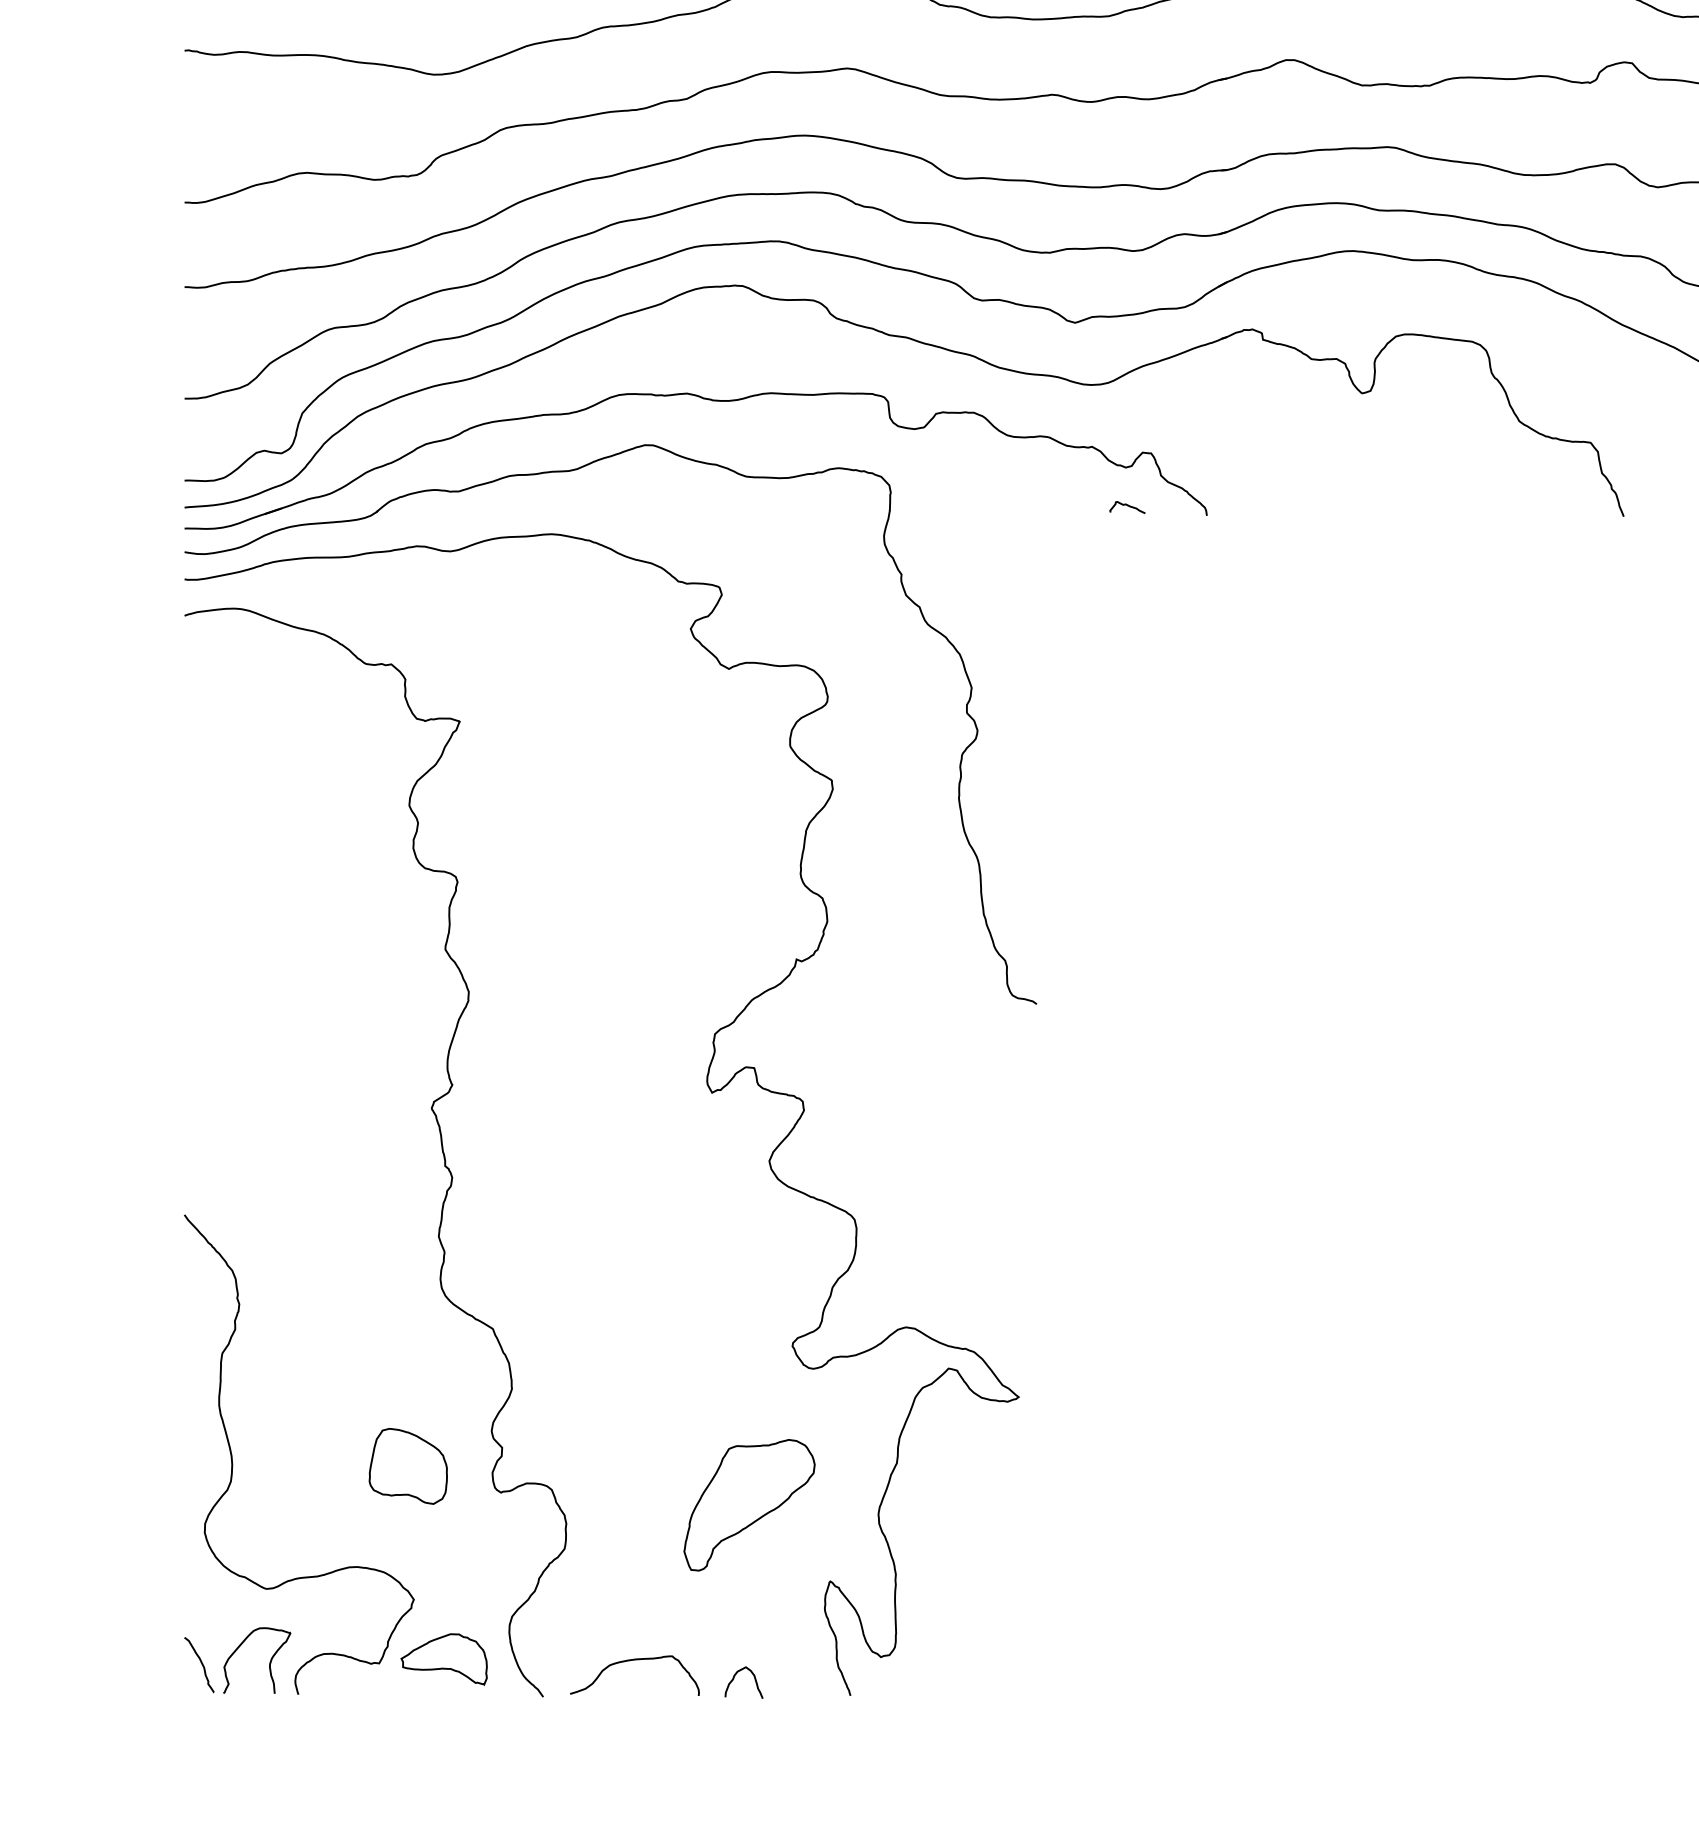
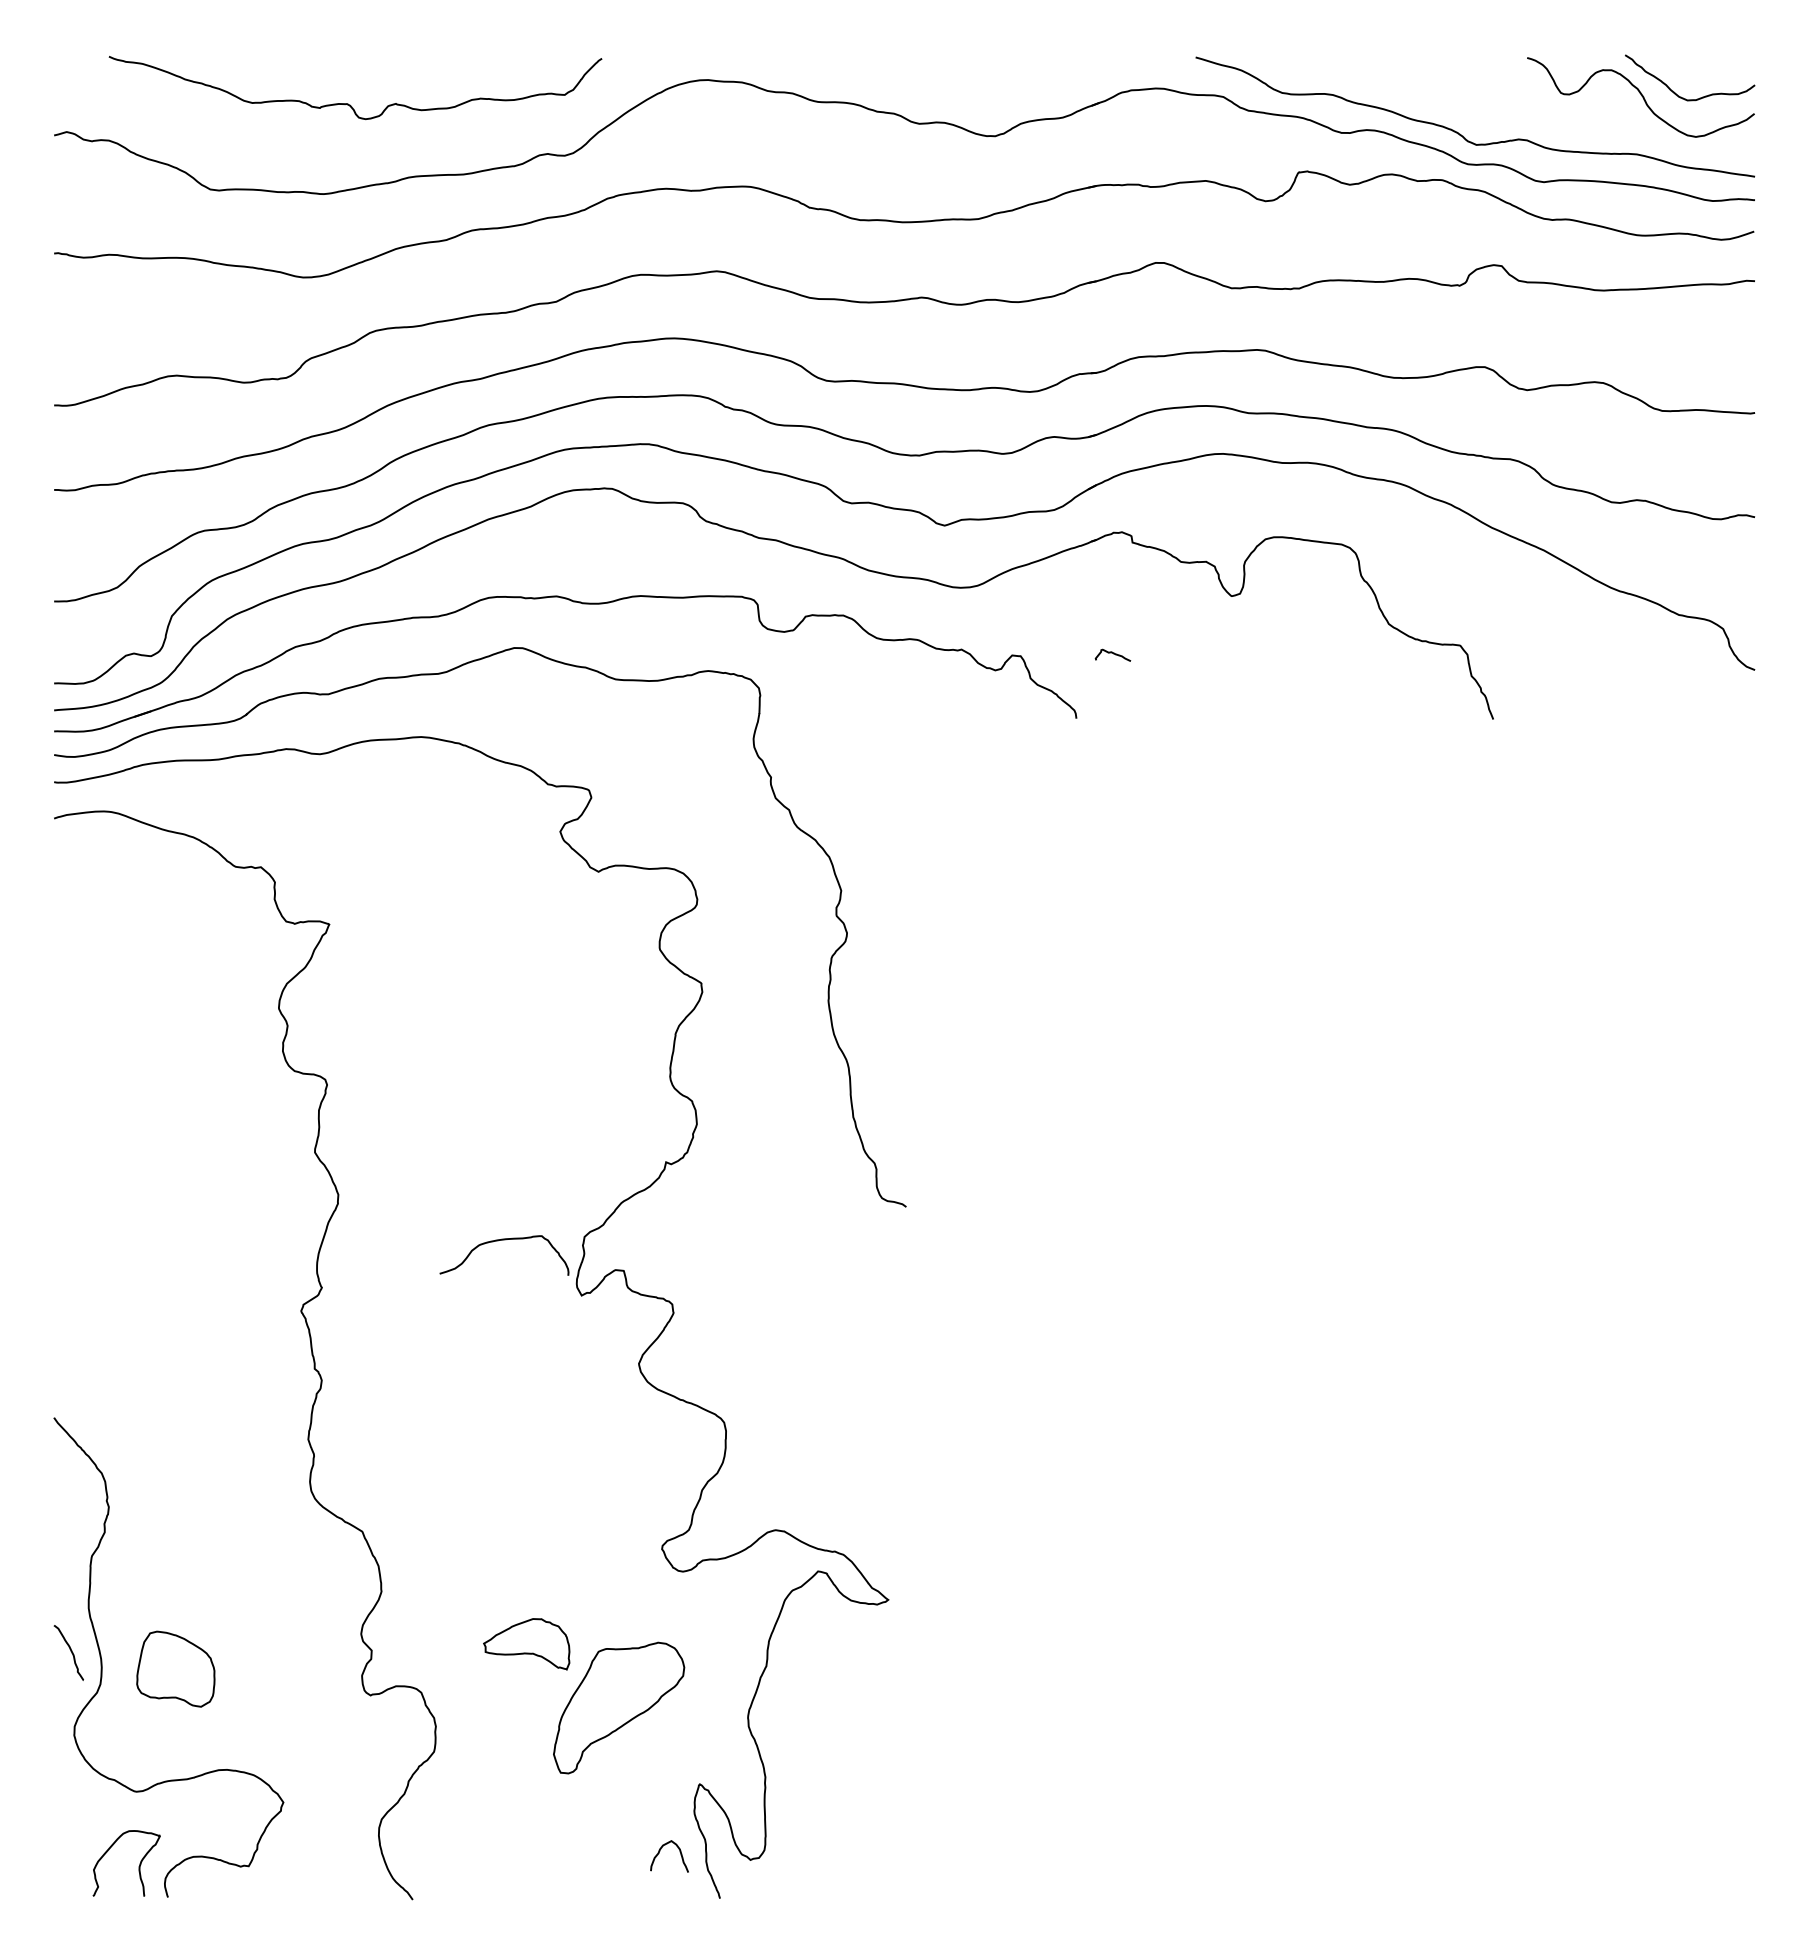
curve: (1126, 505) -> (1112, 653), moved
part: (407, 1465) -> (175, 1668), moved
part: (443, 1659) -> (526, 1644), moved
curve: (634, 1660) -> (504, 1240), moved
curve: (200, 1663) -> (70, 1651), moved
curve: (734, 1677) -> (660, 1851), moved

